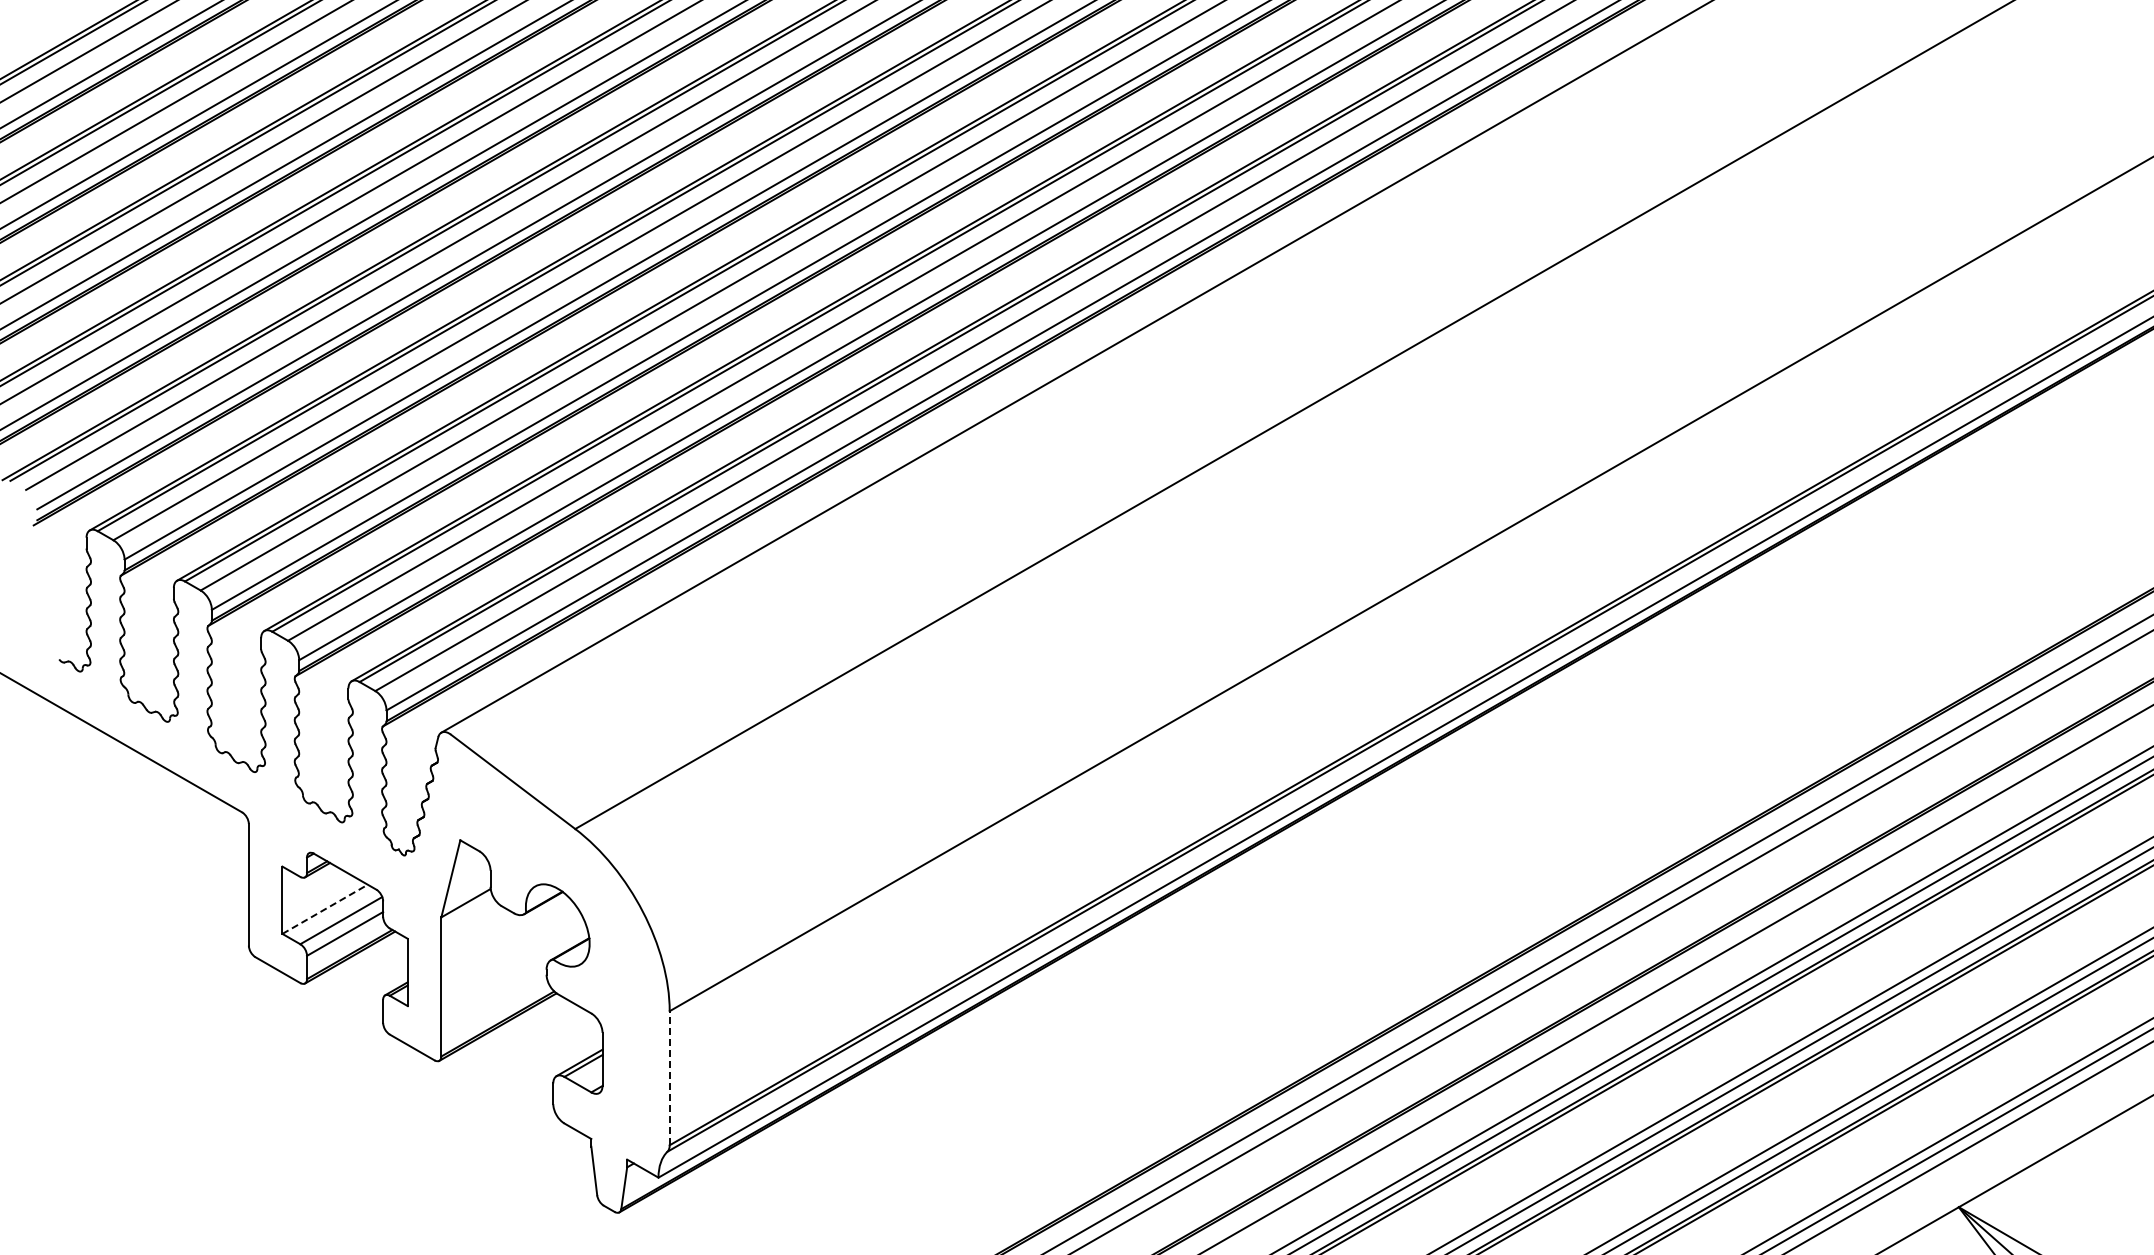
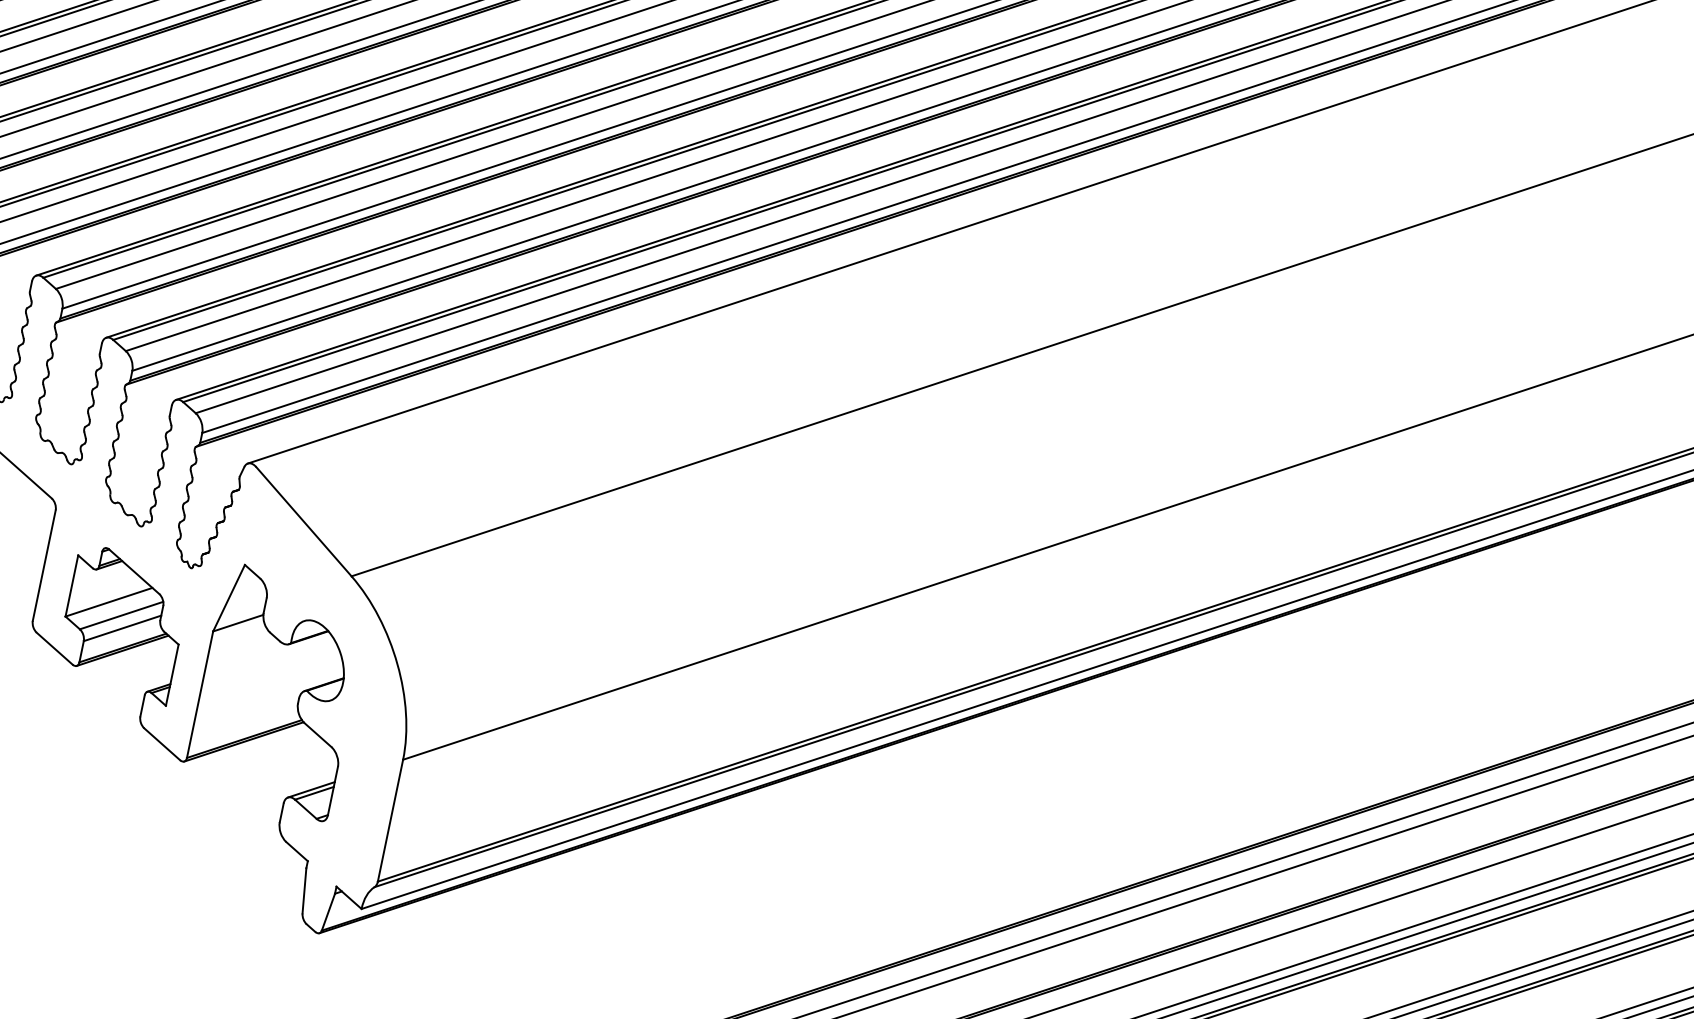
line: (325, 909) -> (109, 602), dashed -> solid
line: (669, 1077) -> (390, 819), dashed -> solid

